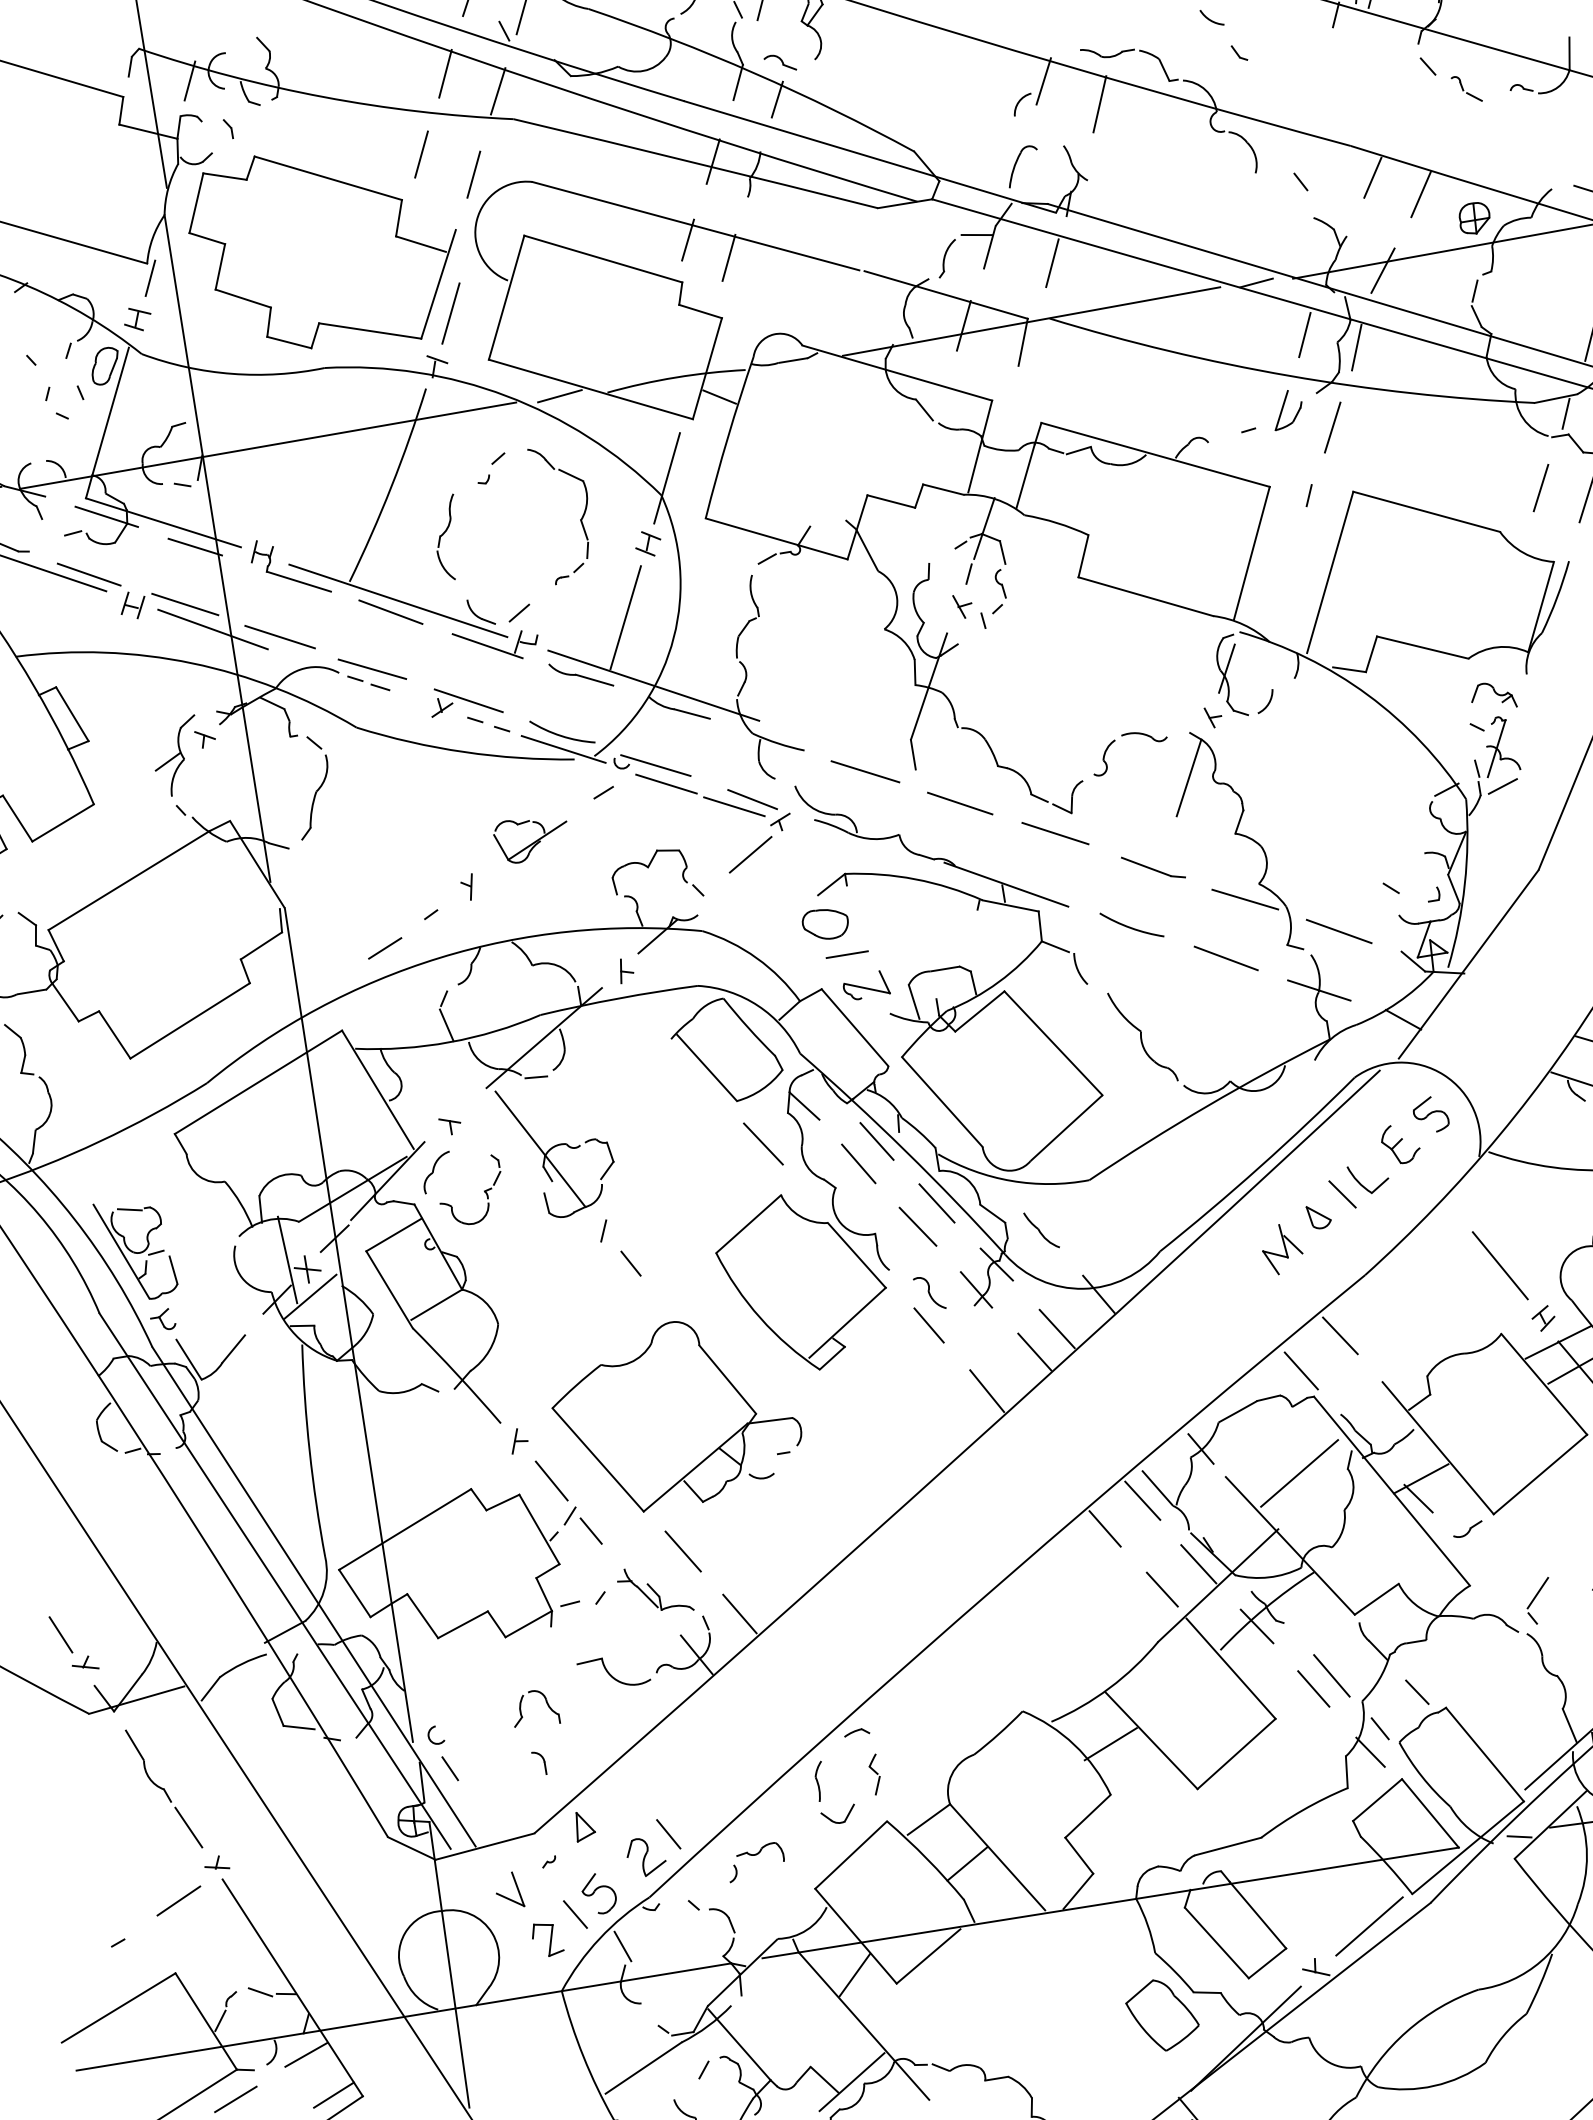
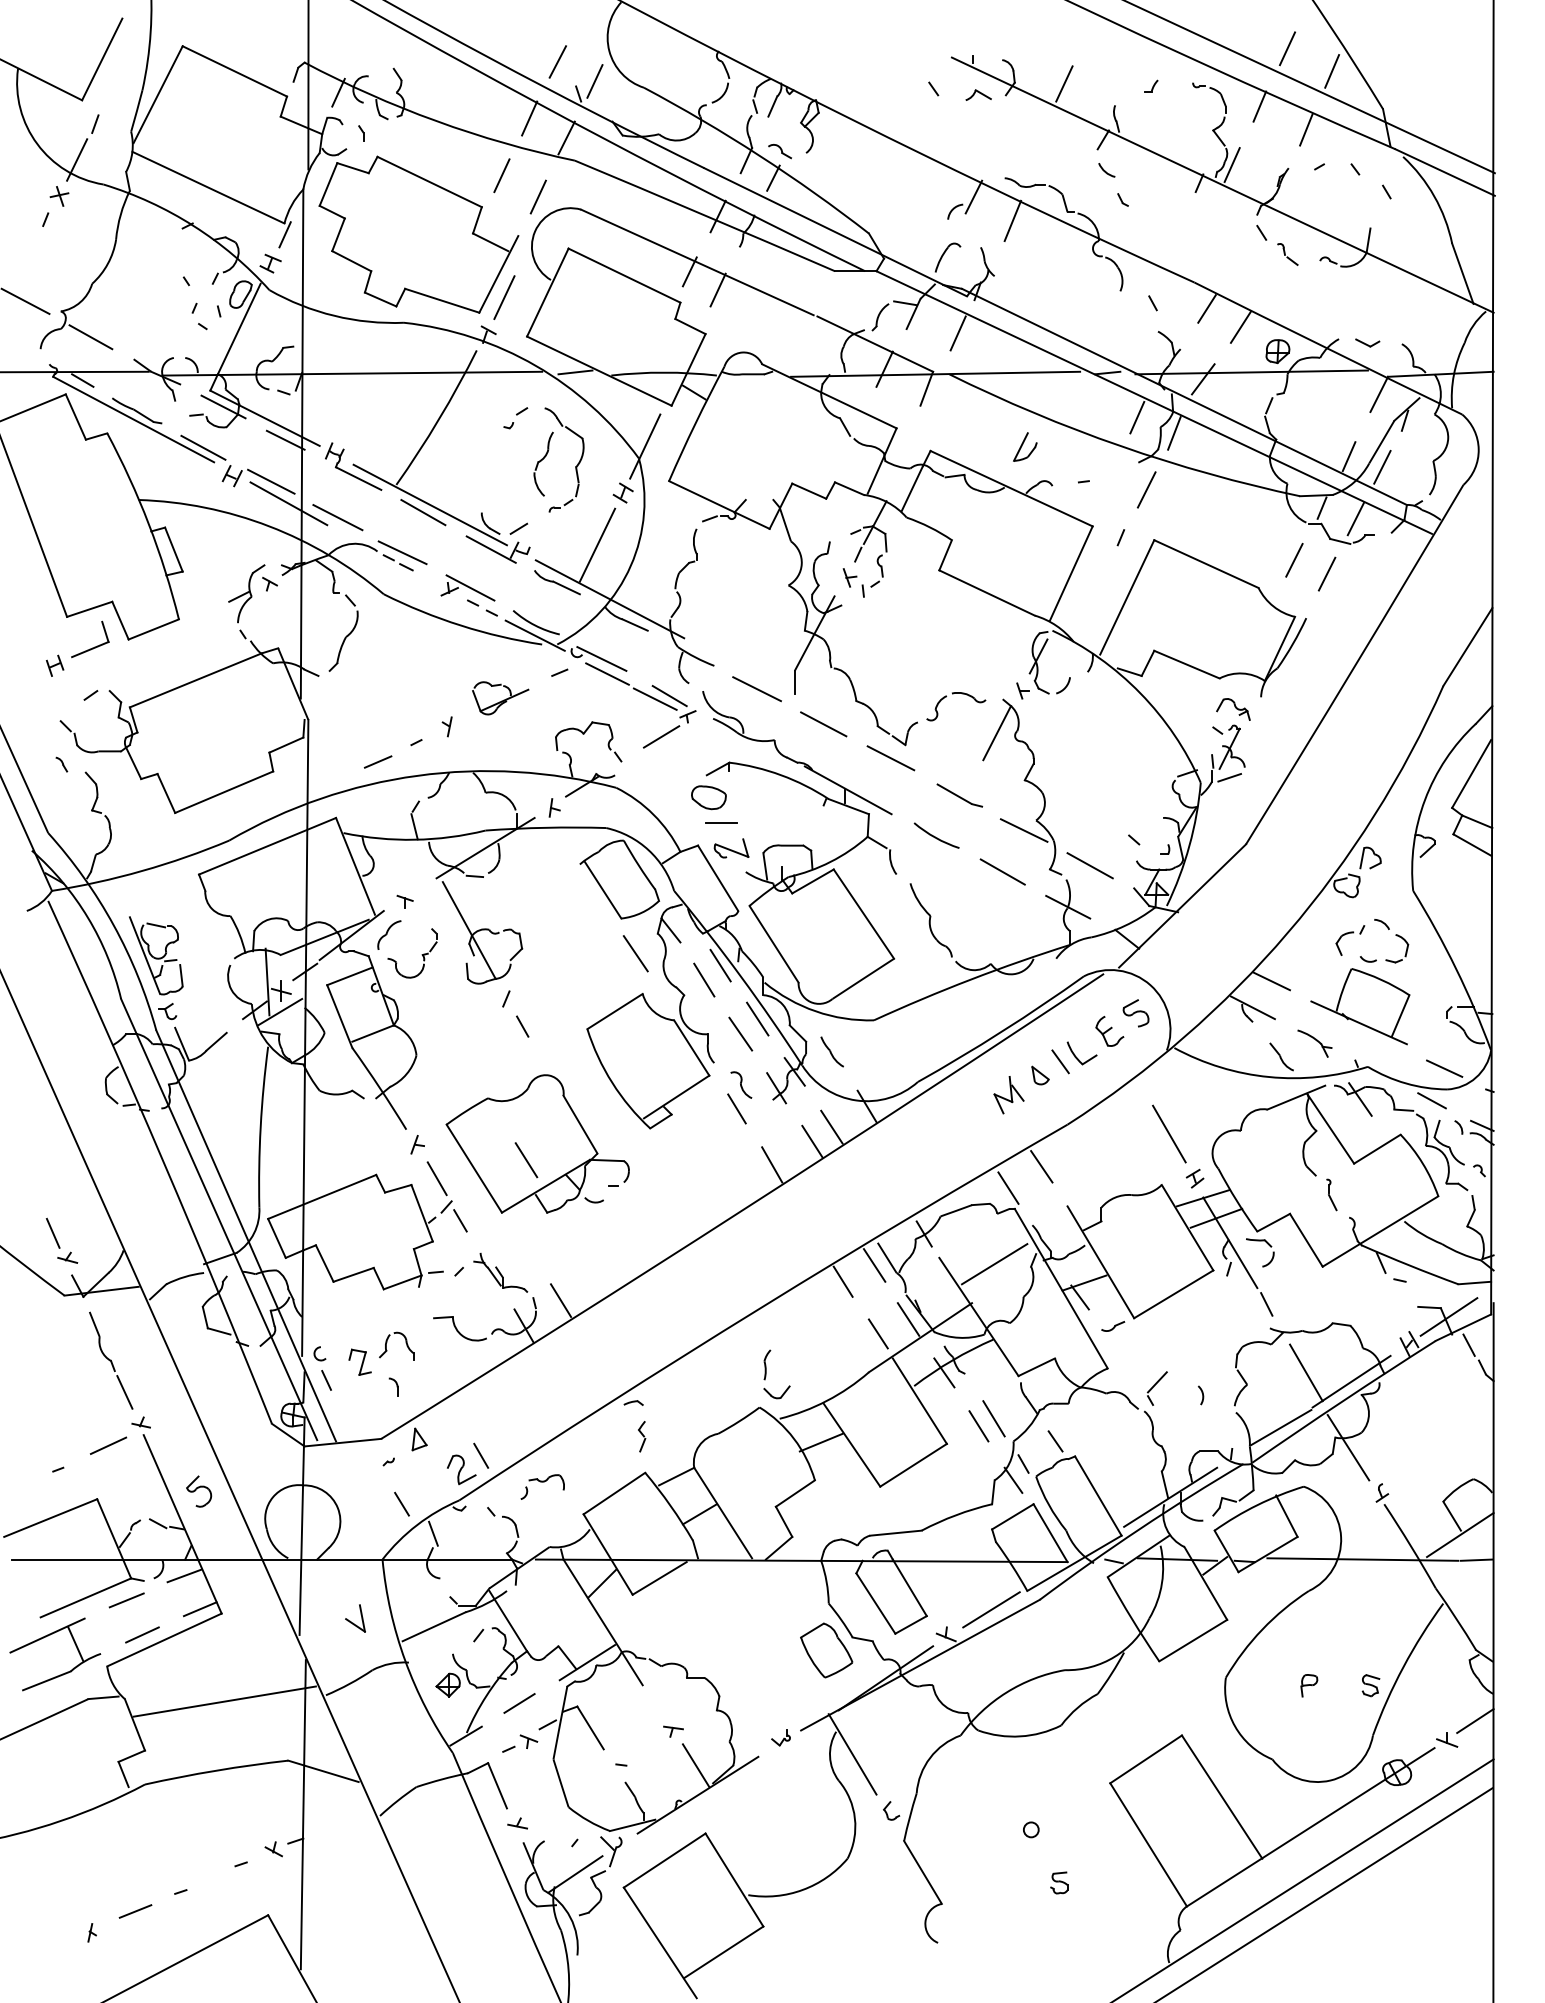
part: (1287, 408) -> (1025, 446), moved
part: (447, 537) -> (543, 463), moved
line: (683, 1551) -> (526, 1160), moved
part: (821, 1794) -> (766, 1374), moved
part: (509, 1890) -> (355, 1618), moved
part: (599, 1893) -> (199, 1491), moved
part: (546, 1938) -> (359, 1361), moved

